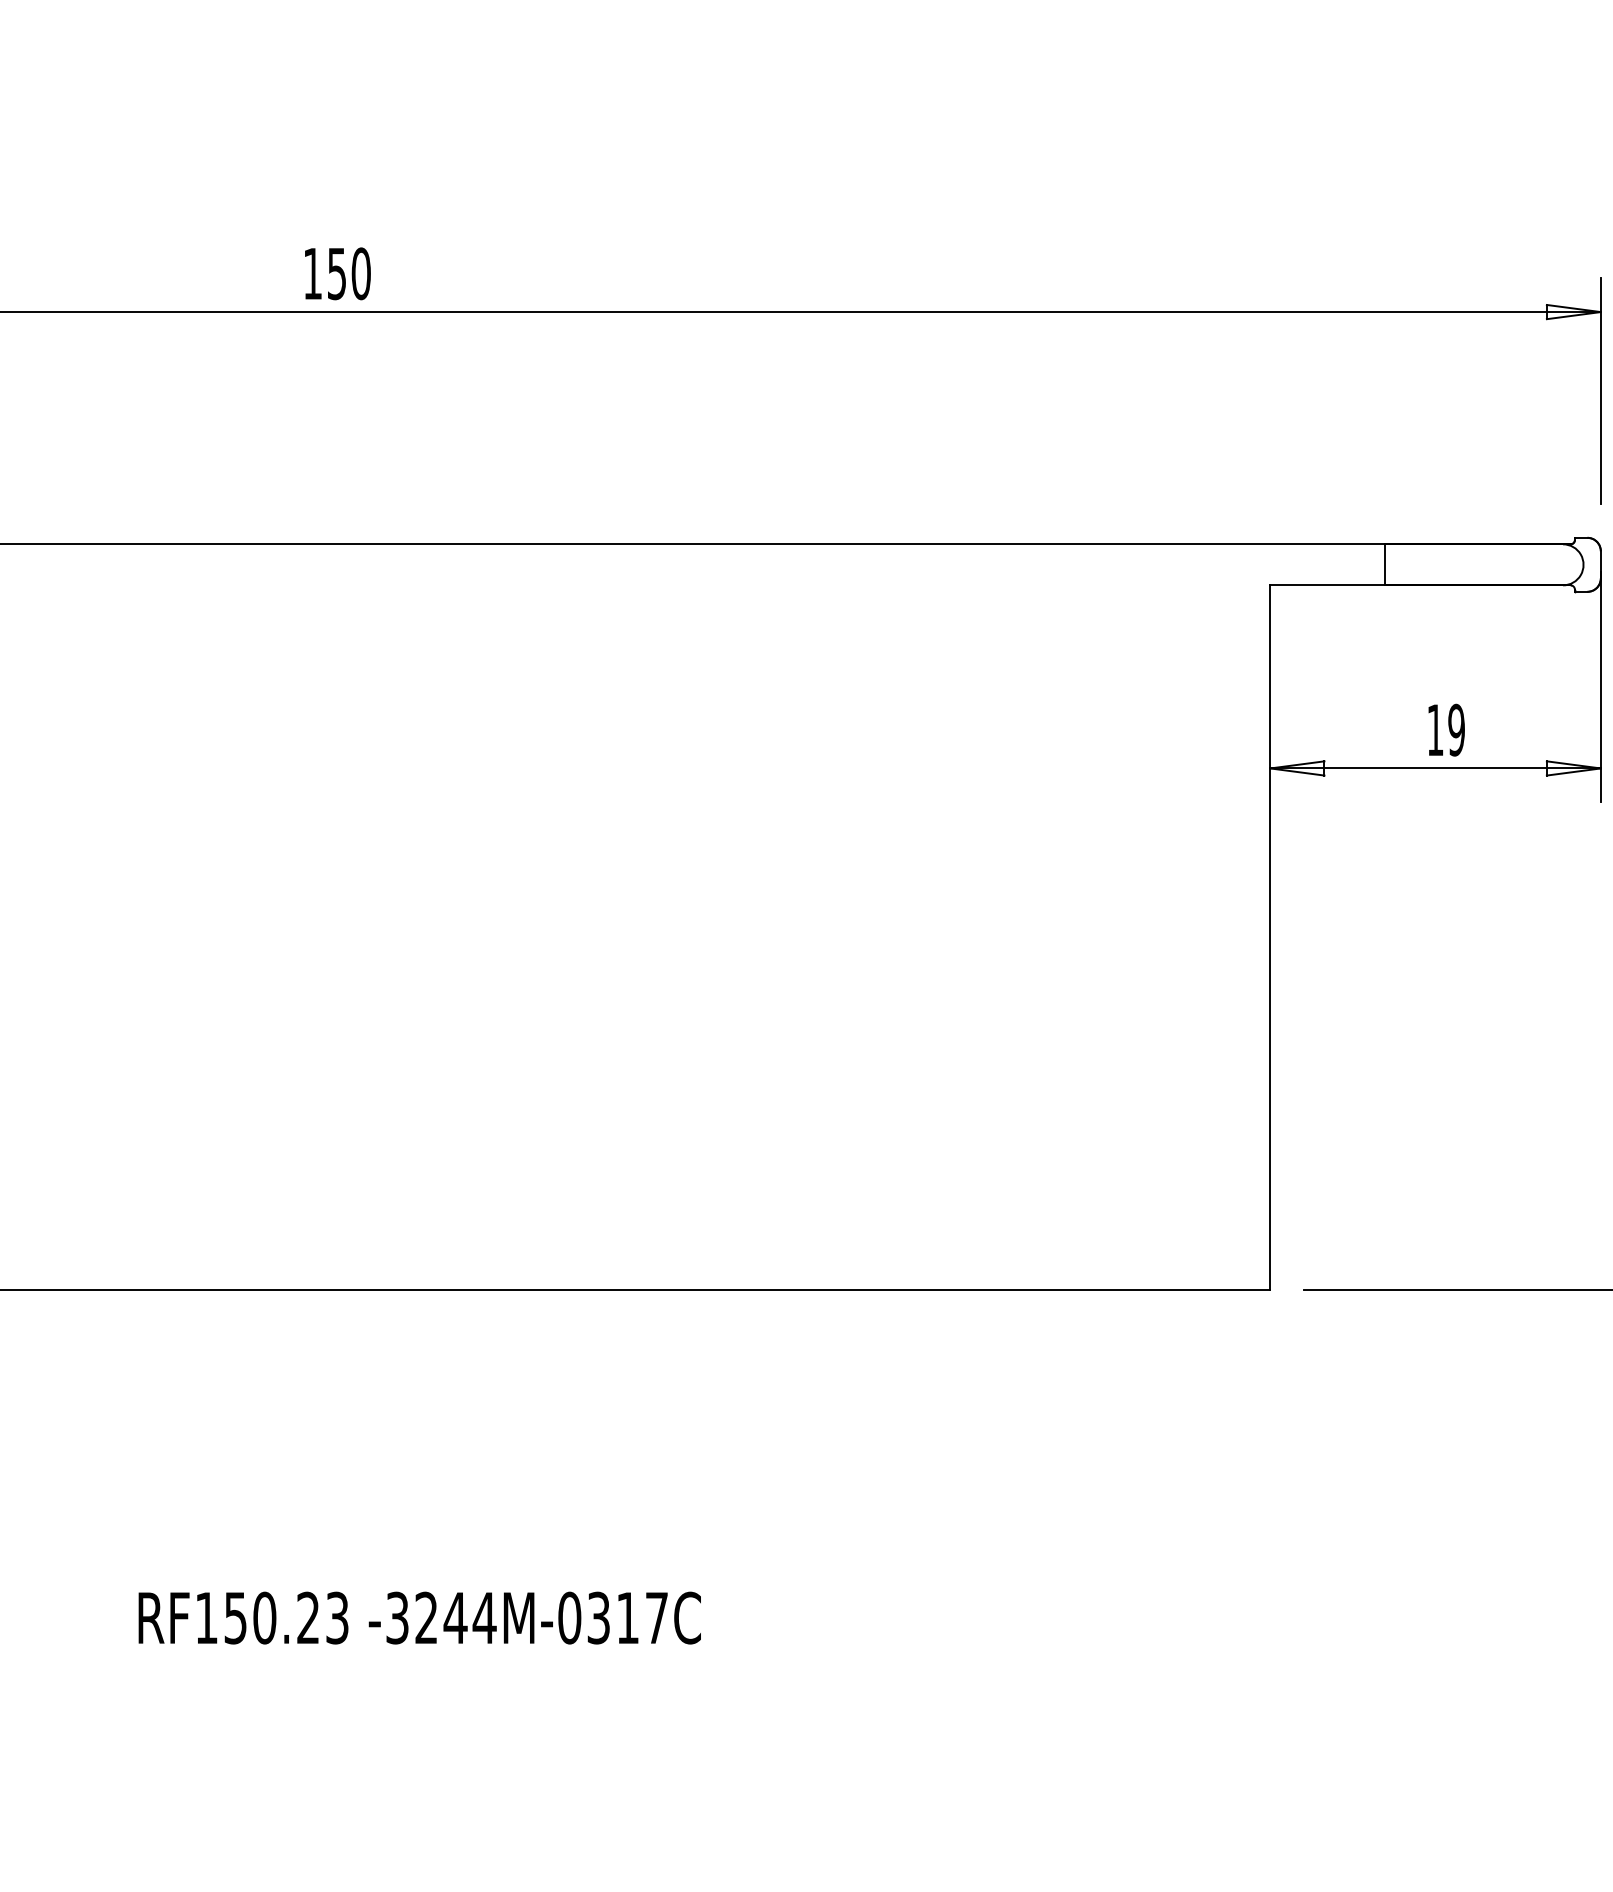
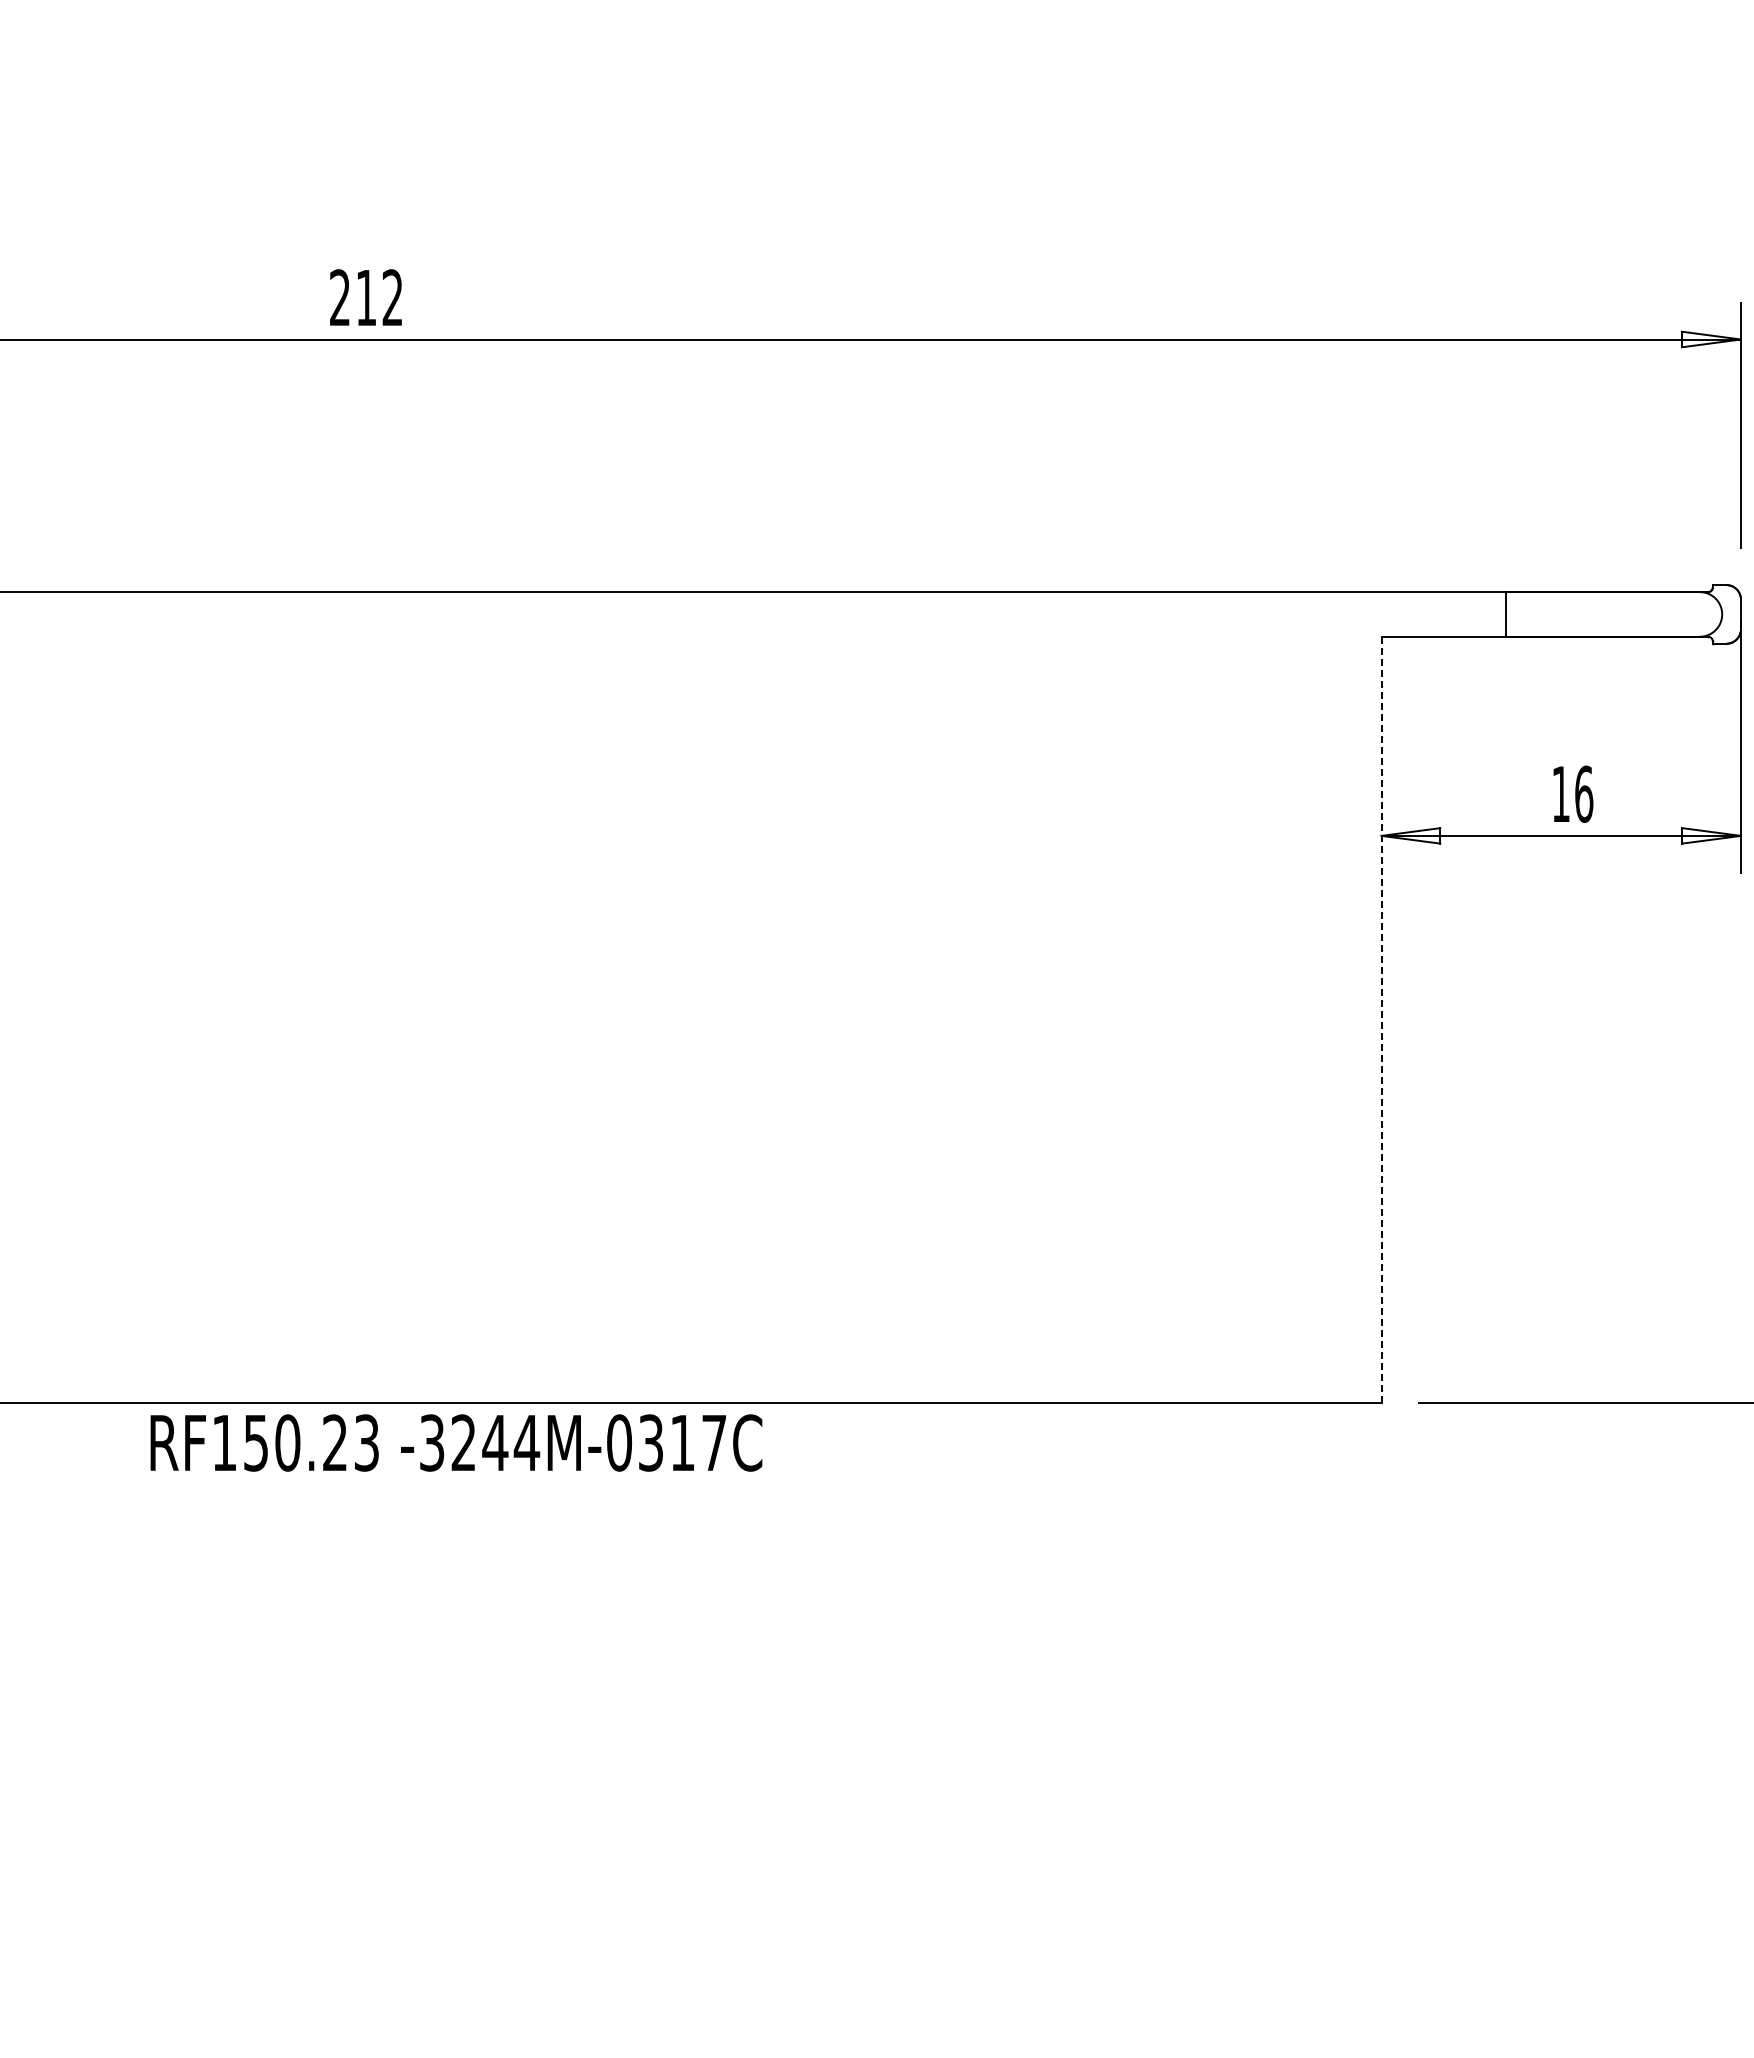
text: (337, 273) -> (366, 297), 150 -> 212
text: (1456, 729) -> (1584, 793), 19 -> 16
line: (1270, 938) -> (1381, 1020), solid -> dashed
text: (419, 1617) -> (456, 1442), moved

